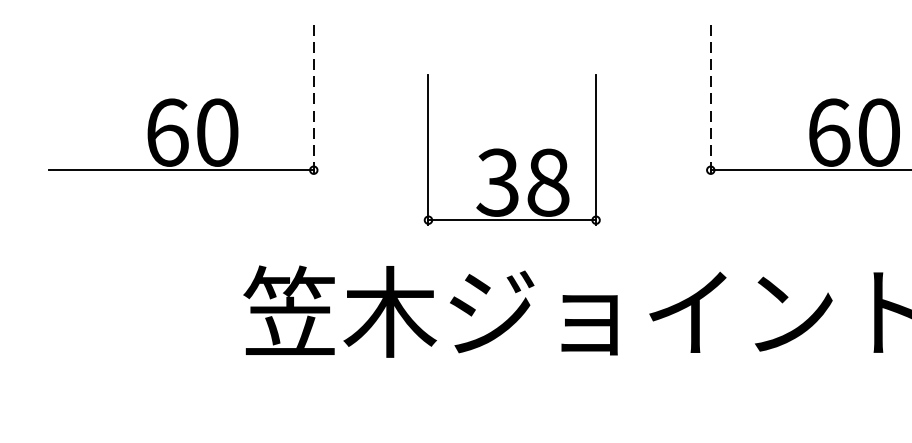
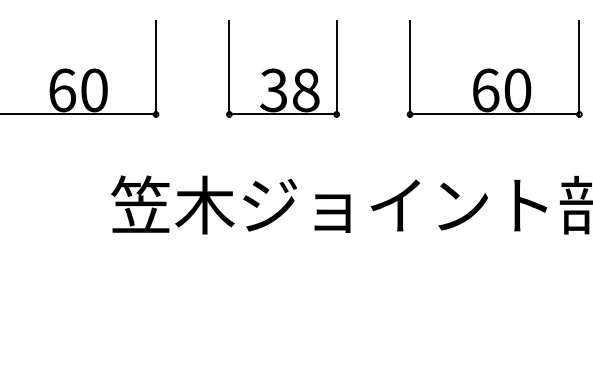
line: (314, 99) -> (156, 69), dashed -> solid
line: (711, 99) -> (410, 69), dashed -> solid
part: (511, 148) -> (282, 68), moved

